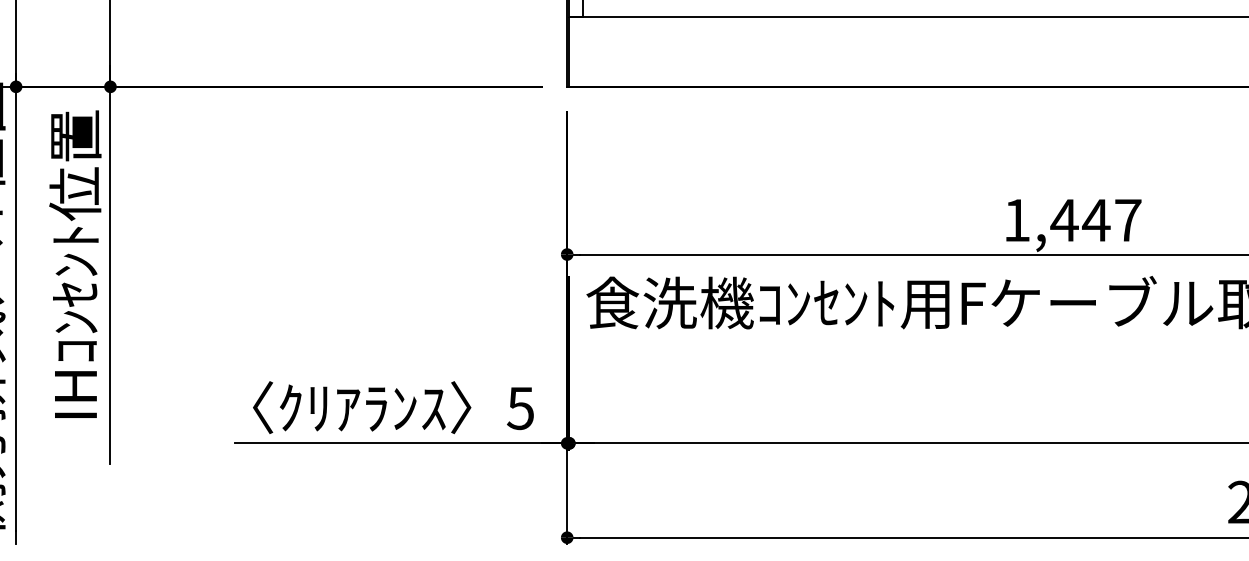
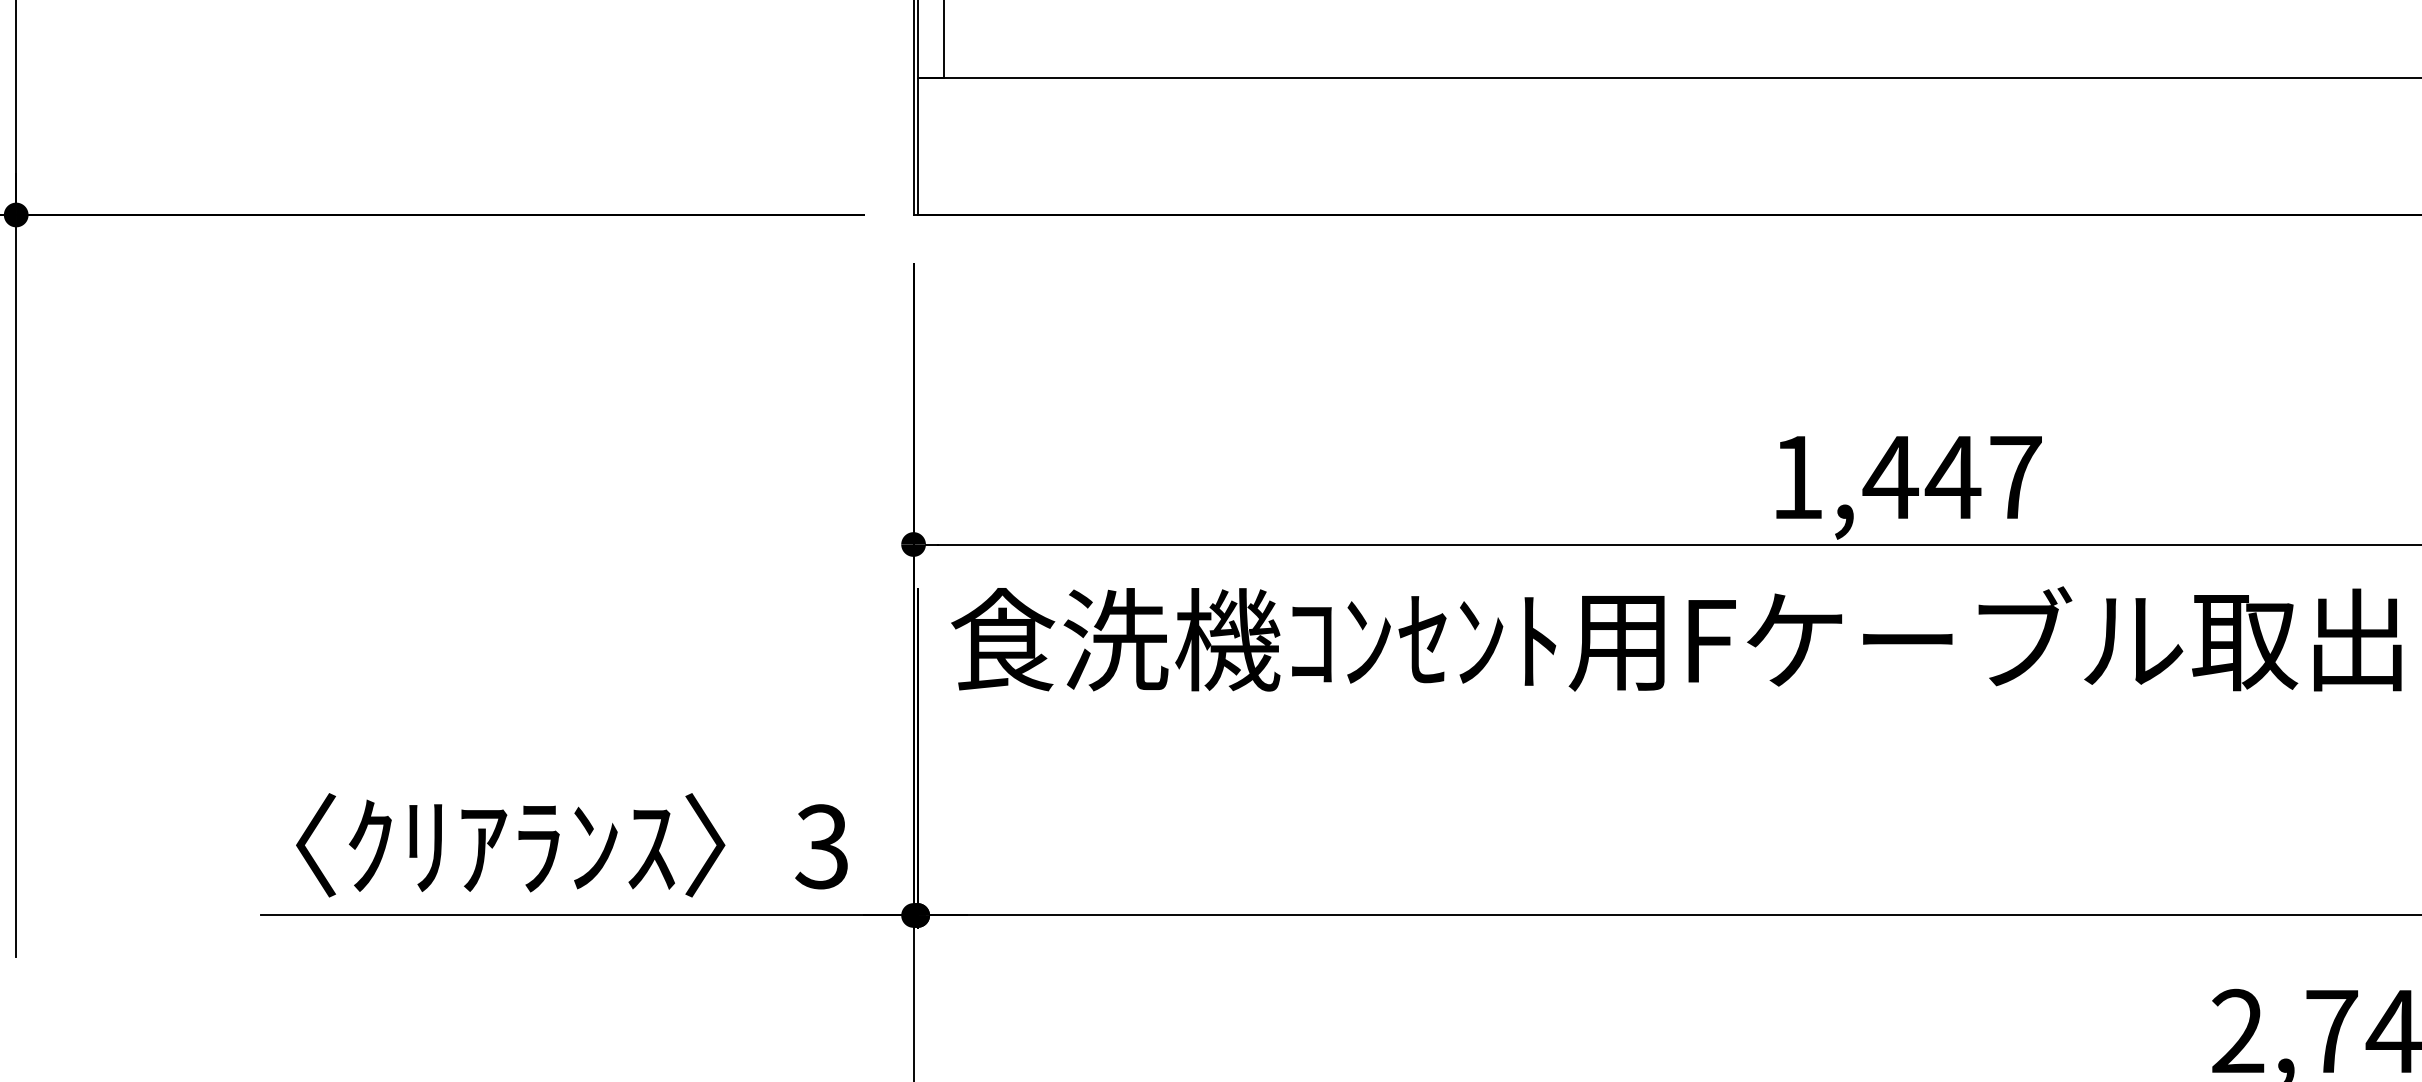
text: (520, 407) -> (821, 844), 5 -> 3

